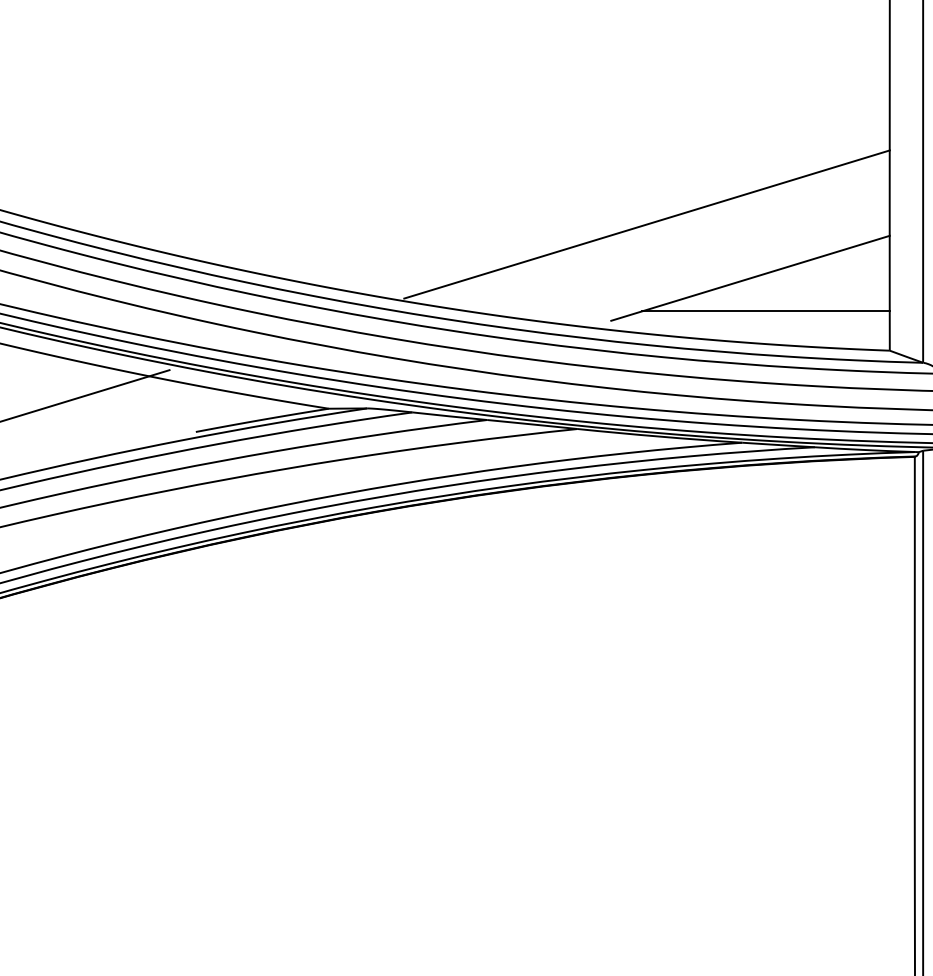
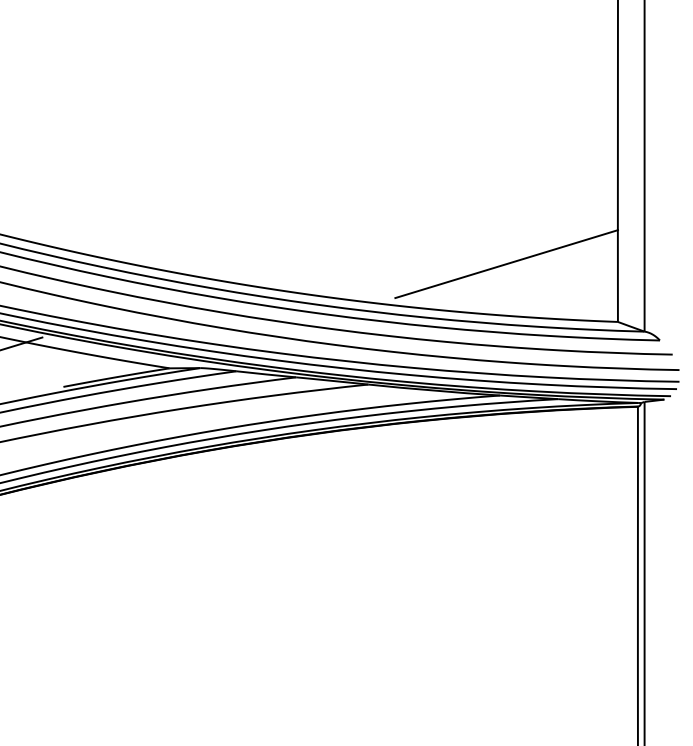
line: (646, 224) -> (423, 221), removed
line: (765, 311) -> (518, 290), removed

